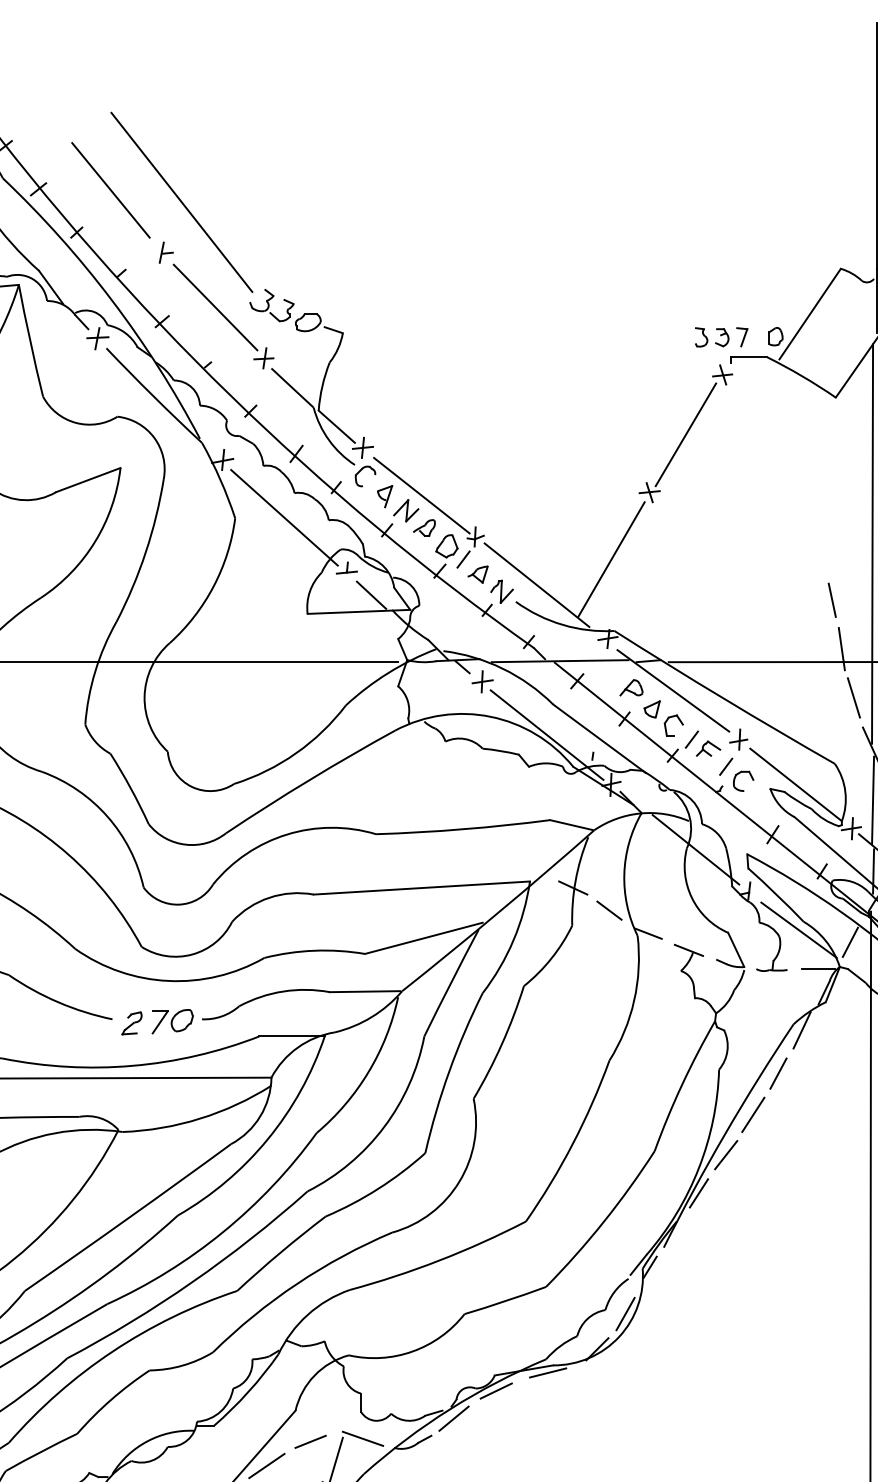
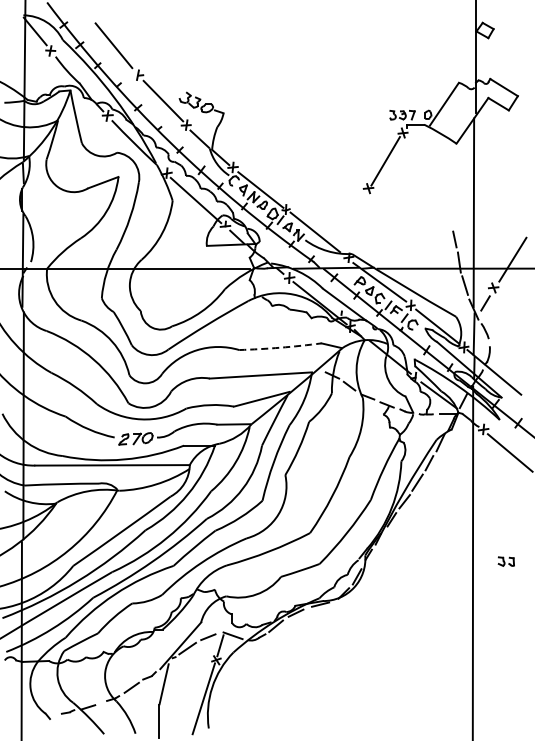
line: (181, 202) -> (147, 51), removed
line: (611, 560) -> (350, 220), removed
arc: (463, 828) -> (280, 347), solid -> dashed

